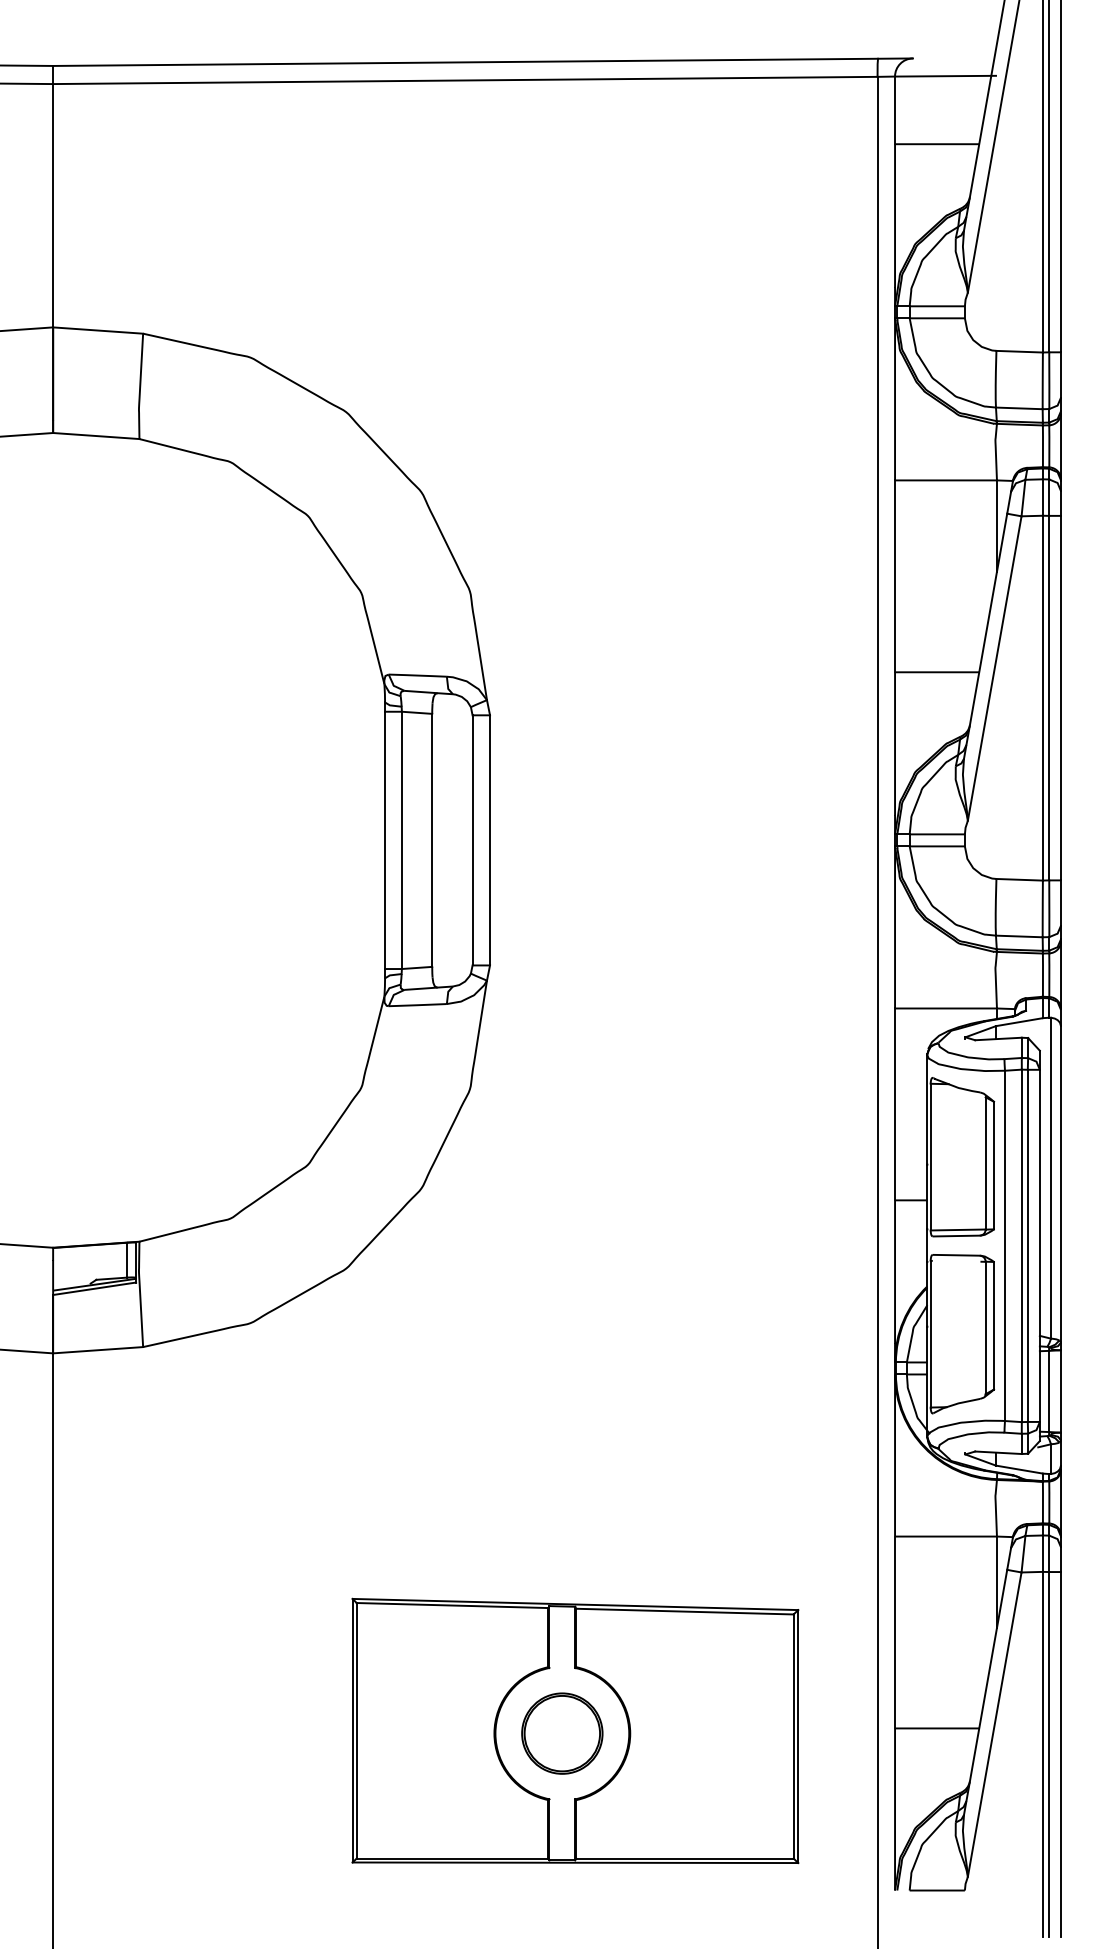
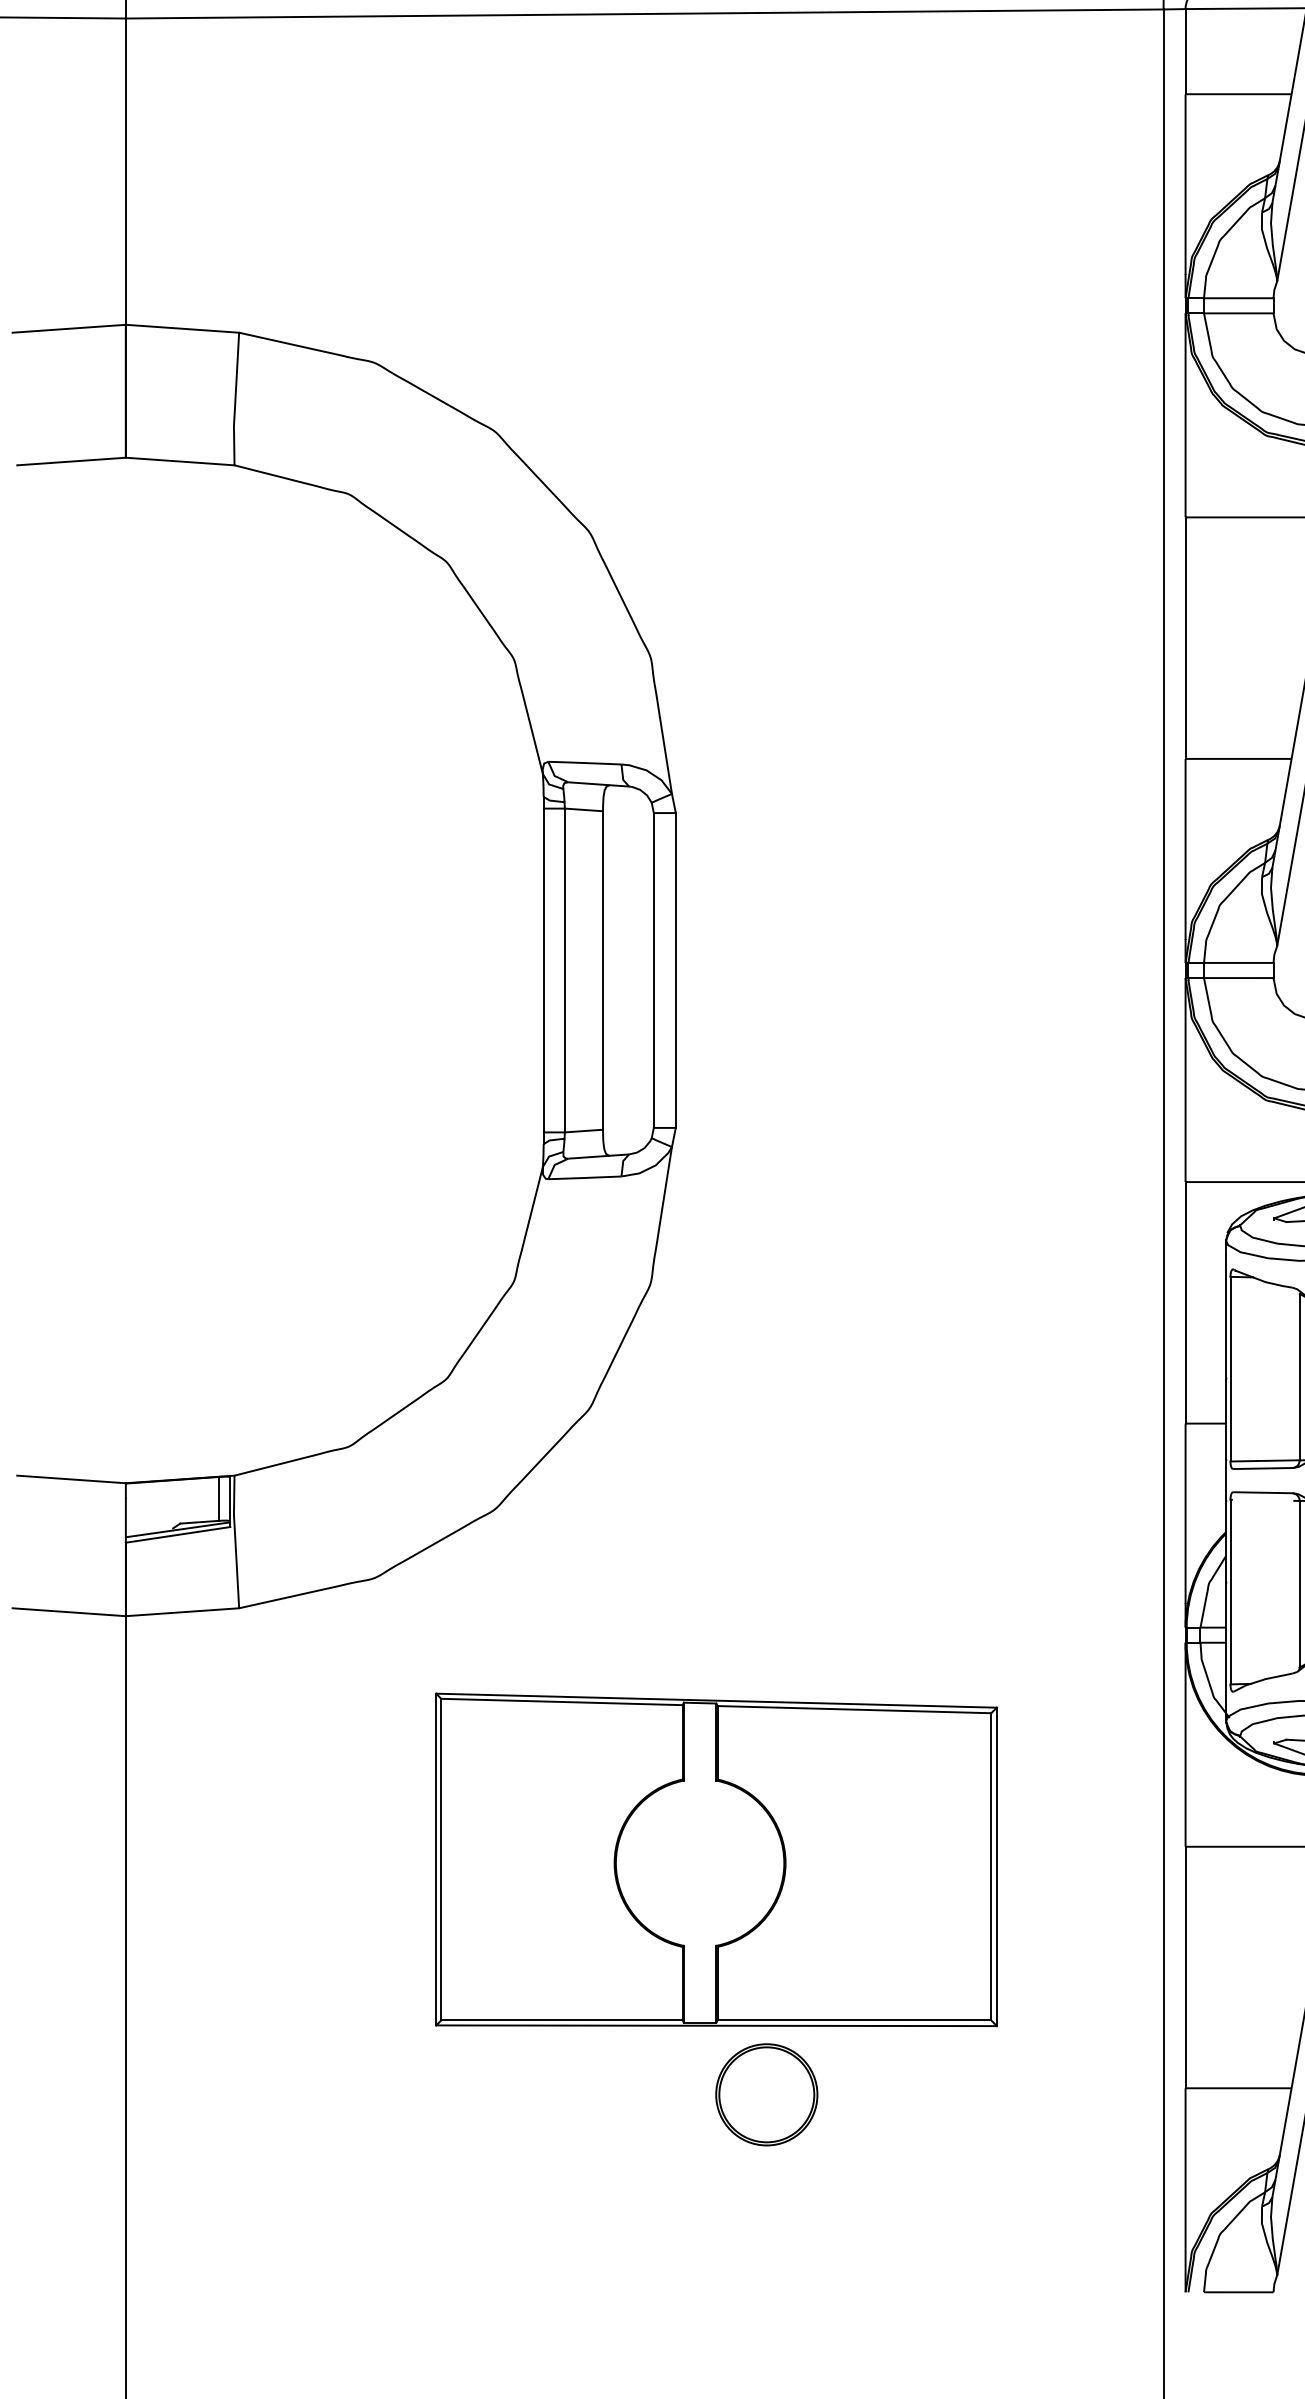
part: (575, 1730) -> (716, 1859), moved

